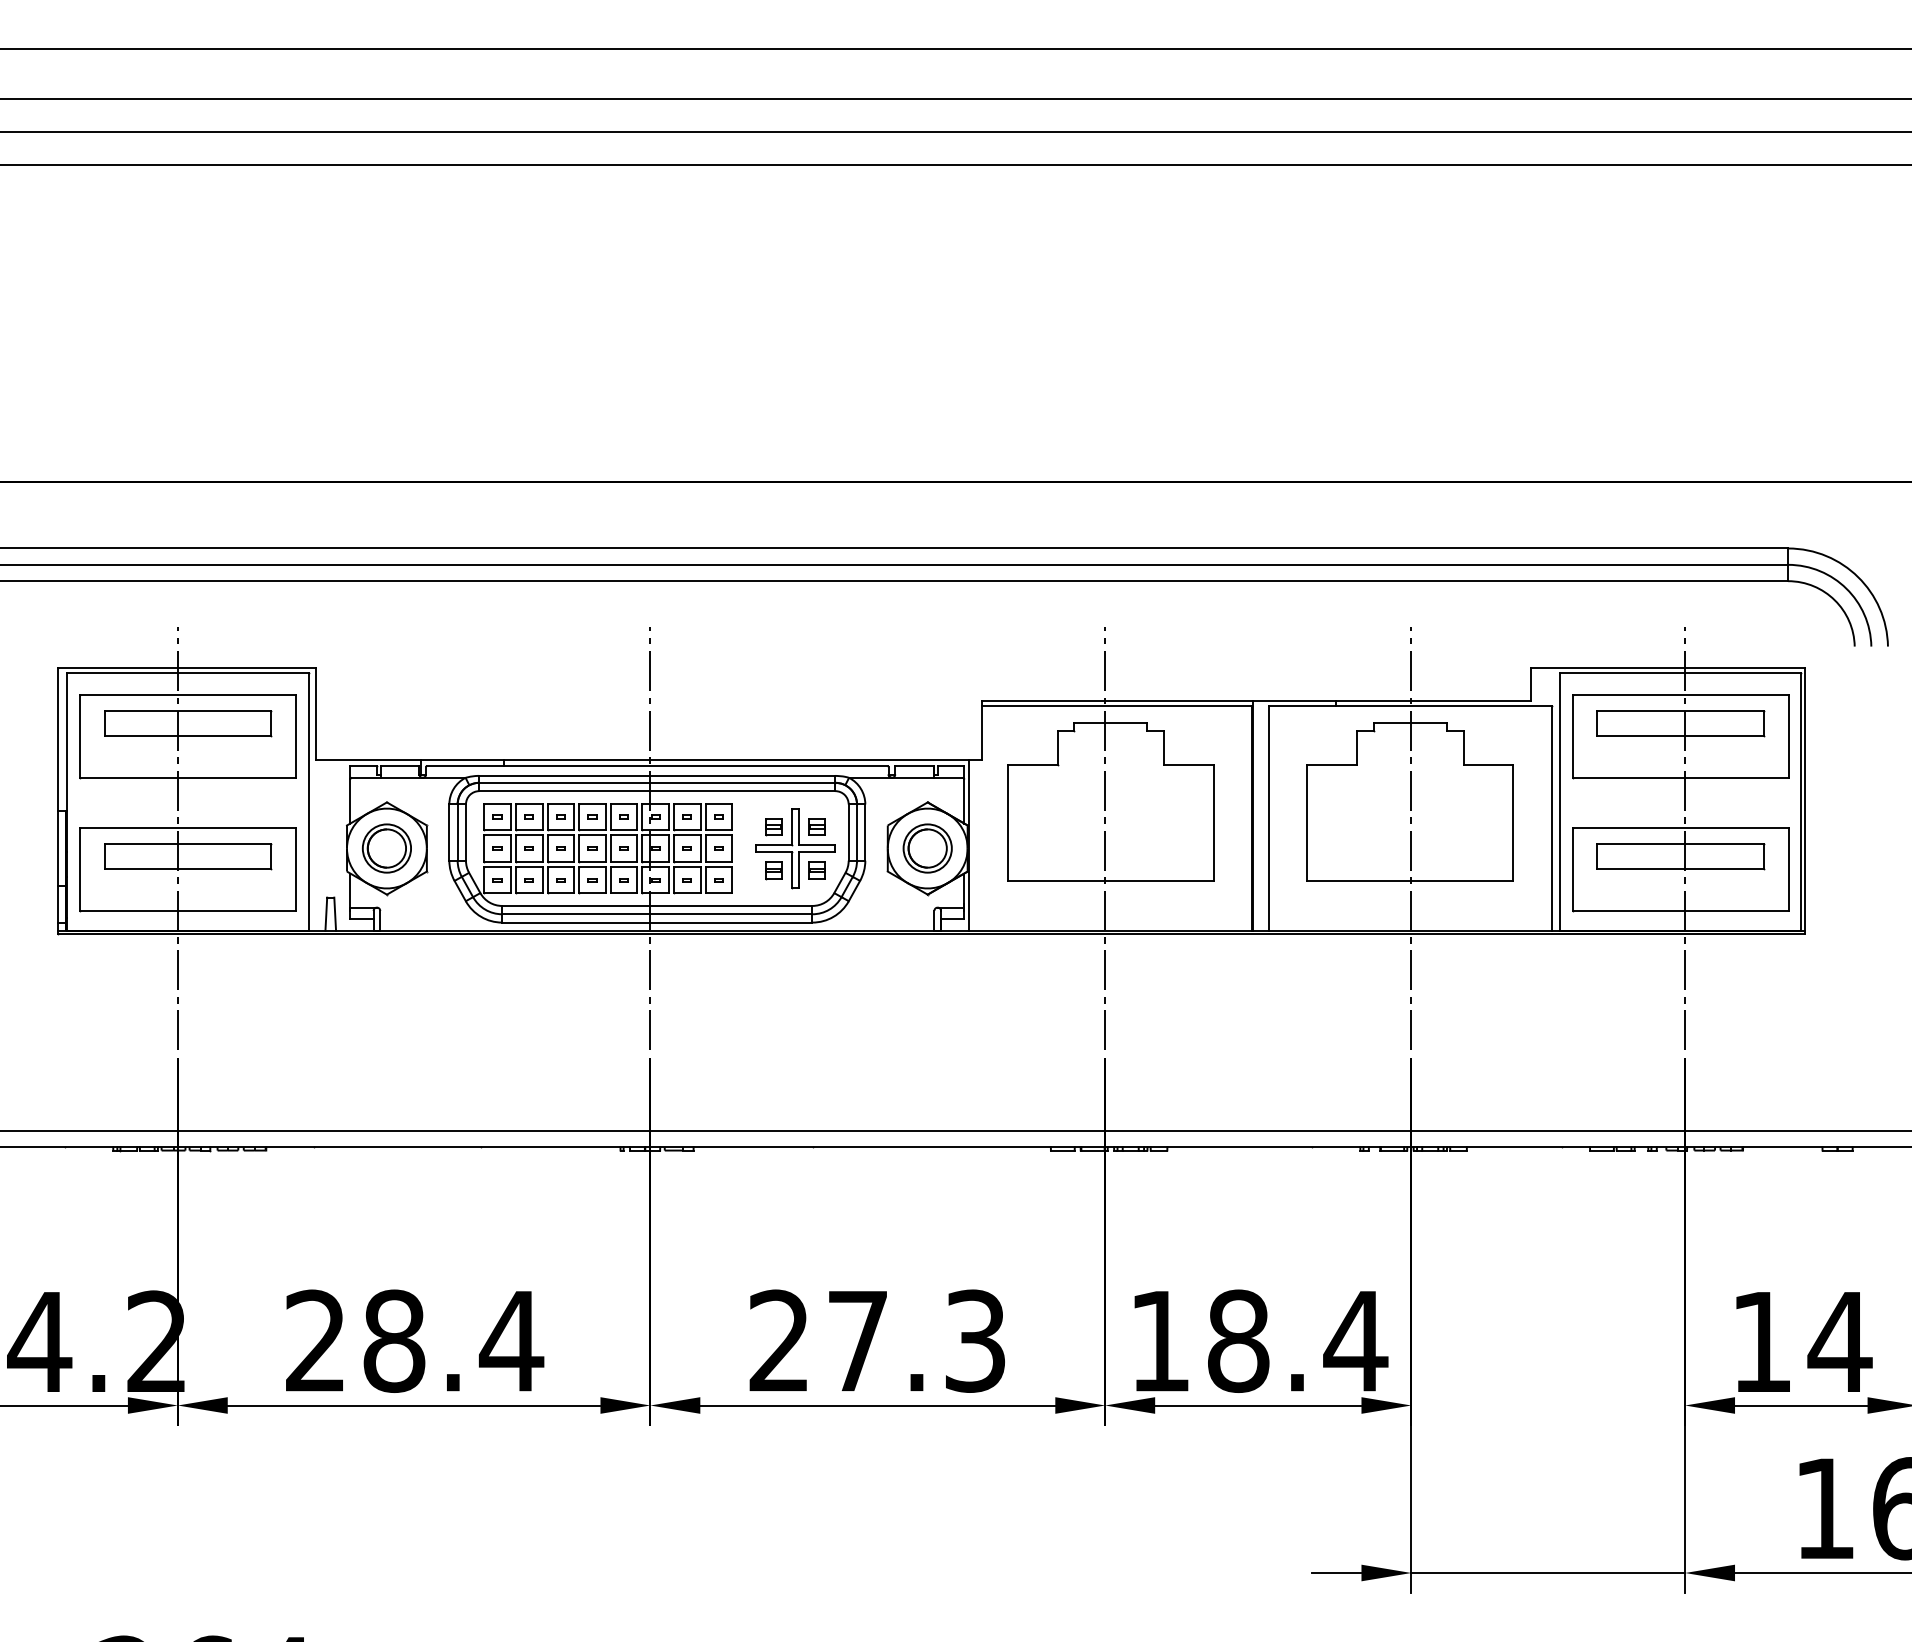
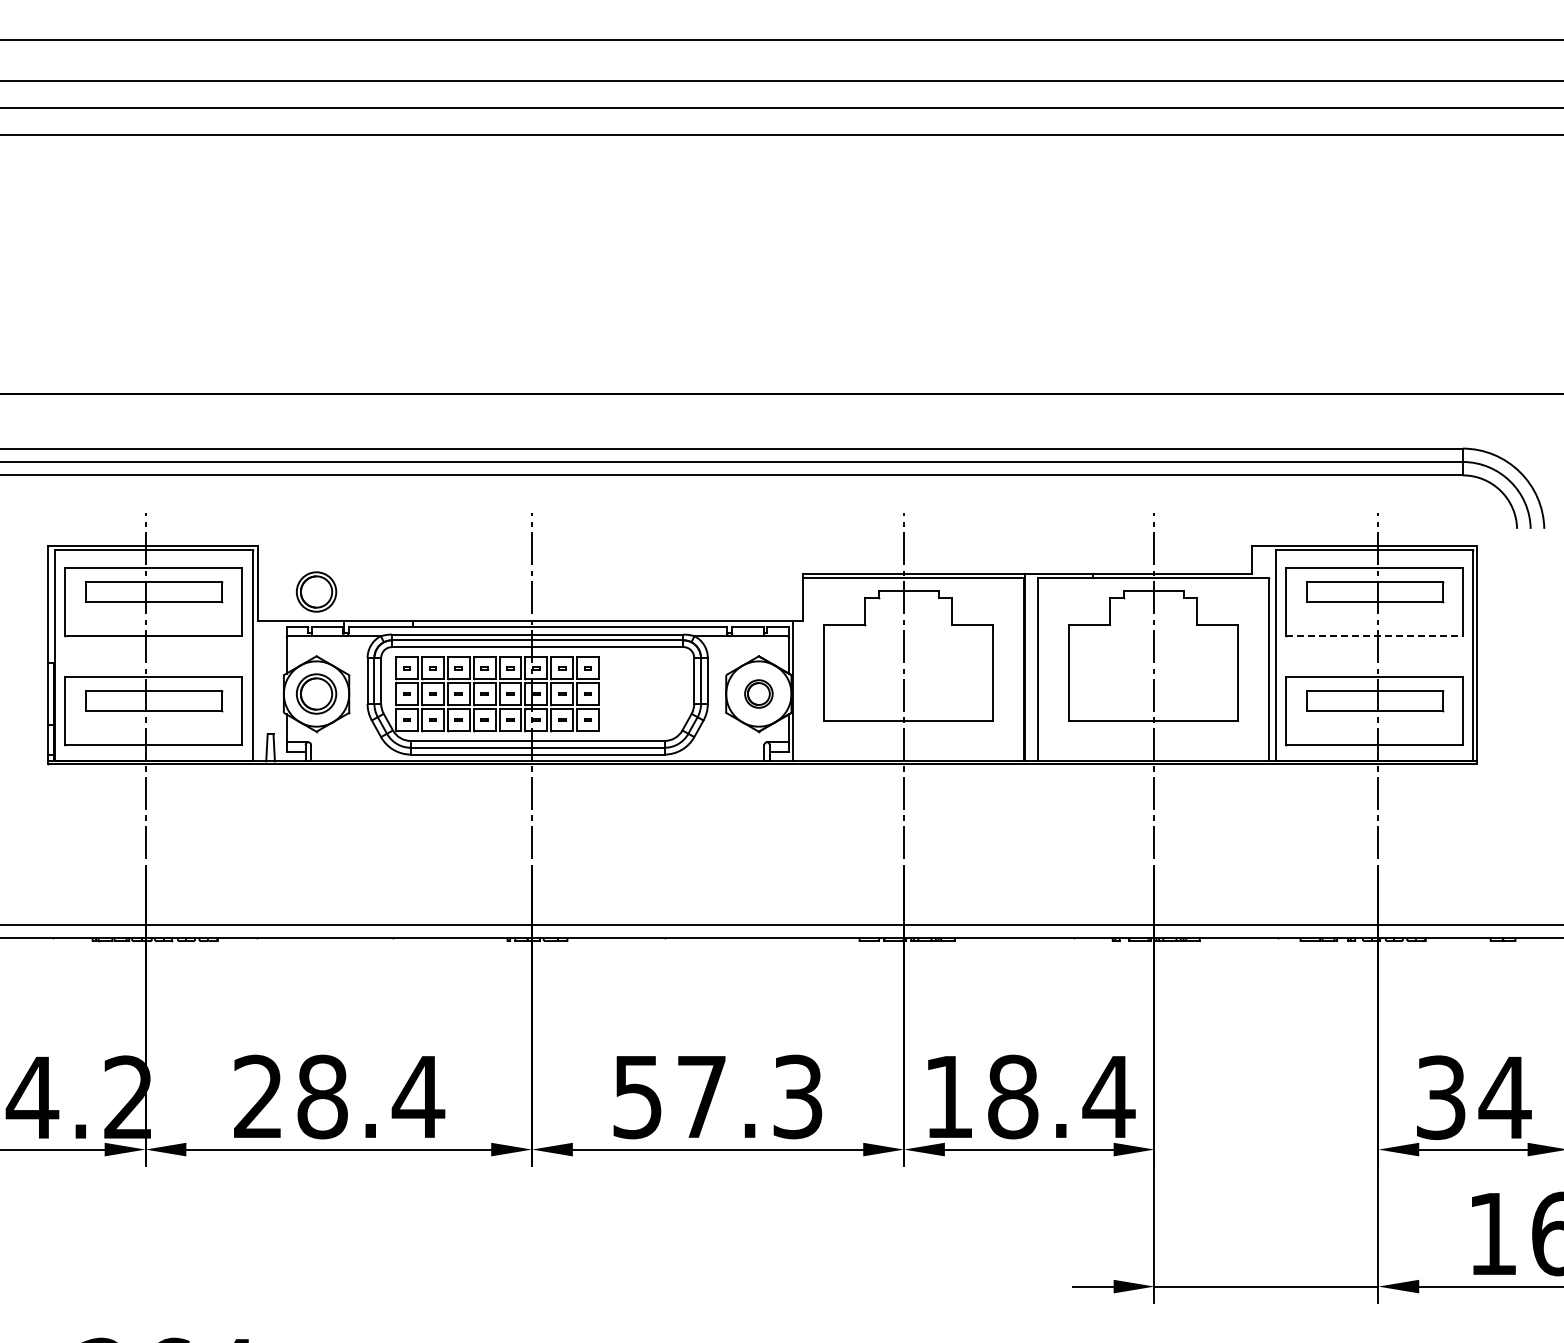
part: (386, 723) -> (316, 591), added
line: (1681, 778) -> (1375, 636), solid -> dashed
part: (927, 847) -> (758, 693), size x0.7
part: (795, 849) -> (650, 694), removed
text: (779, 1340) -> (637, 1096), 27.3 -> 57.3
text: (1762, 1341) -> (1441, 1097), 14 -> 34

